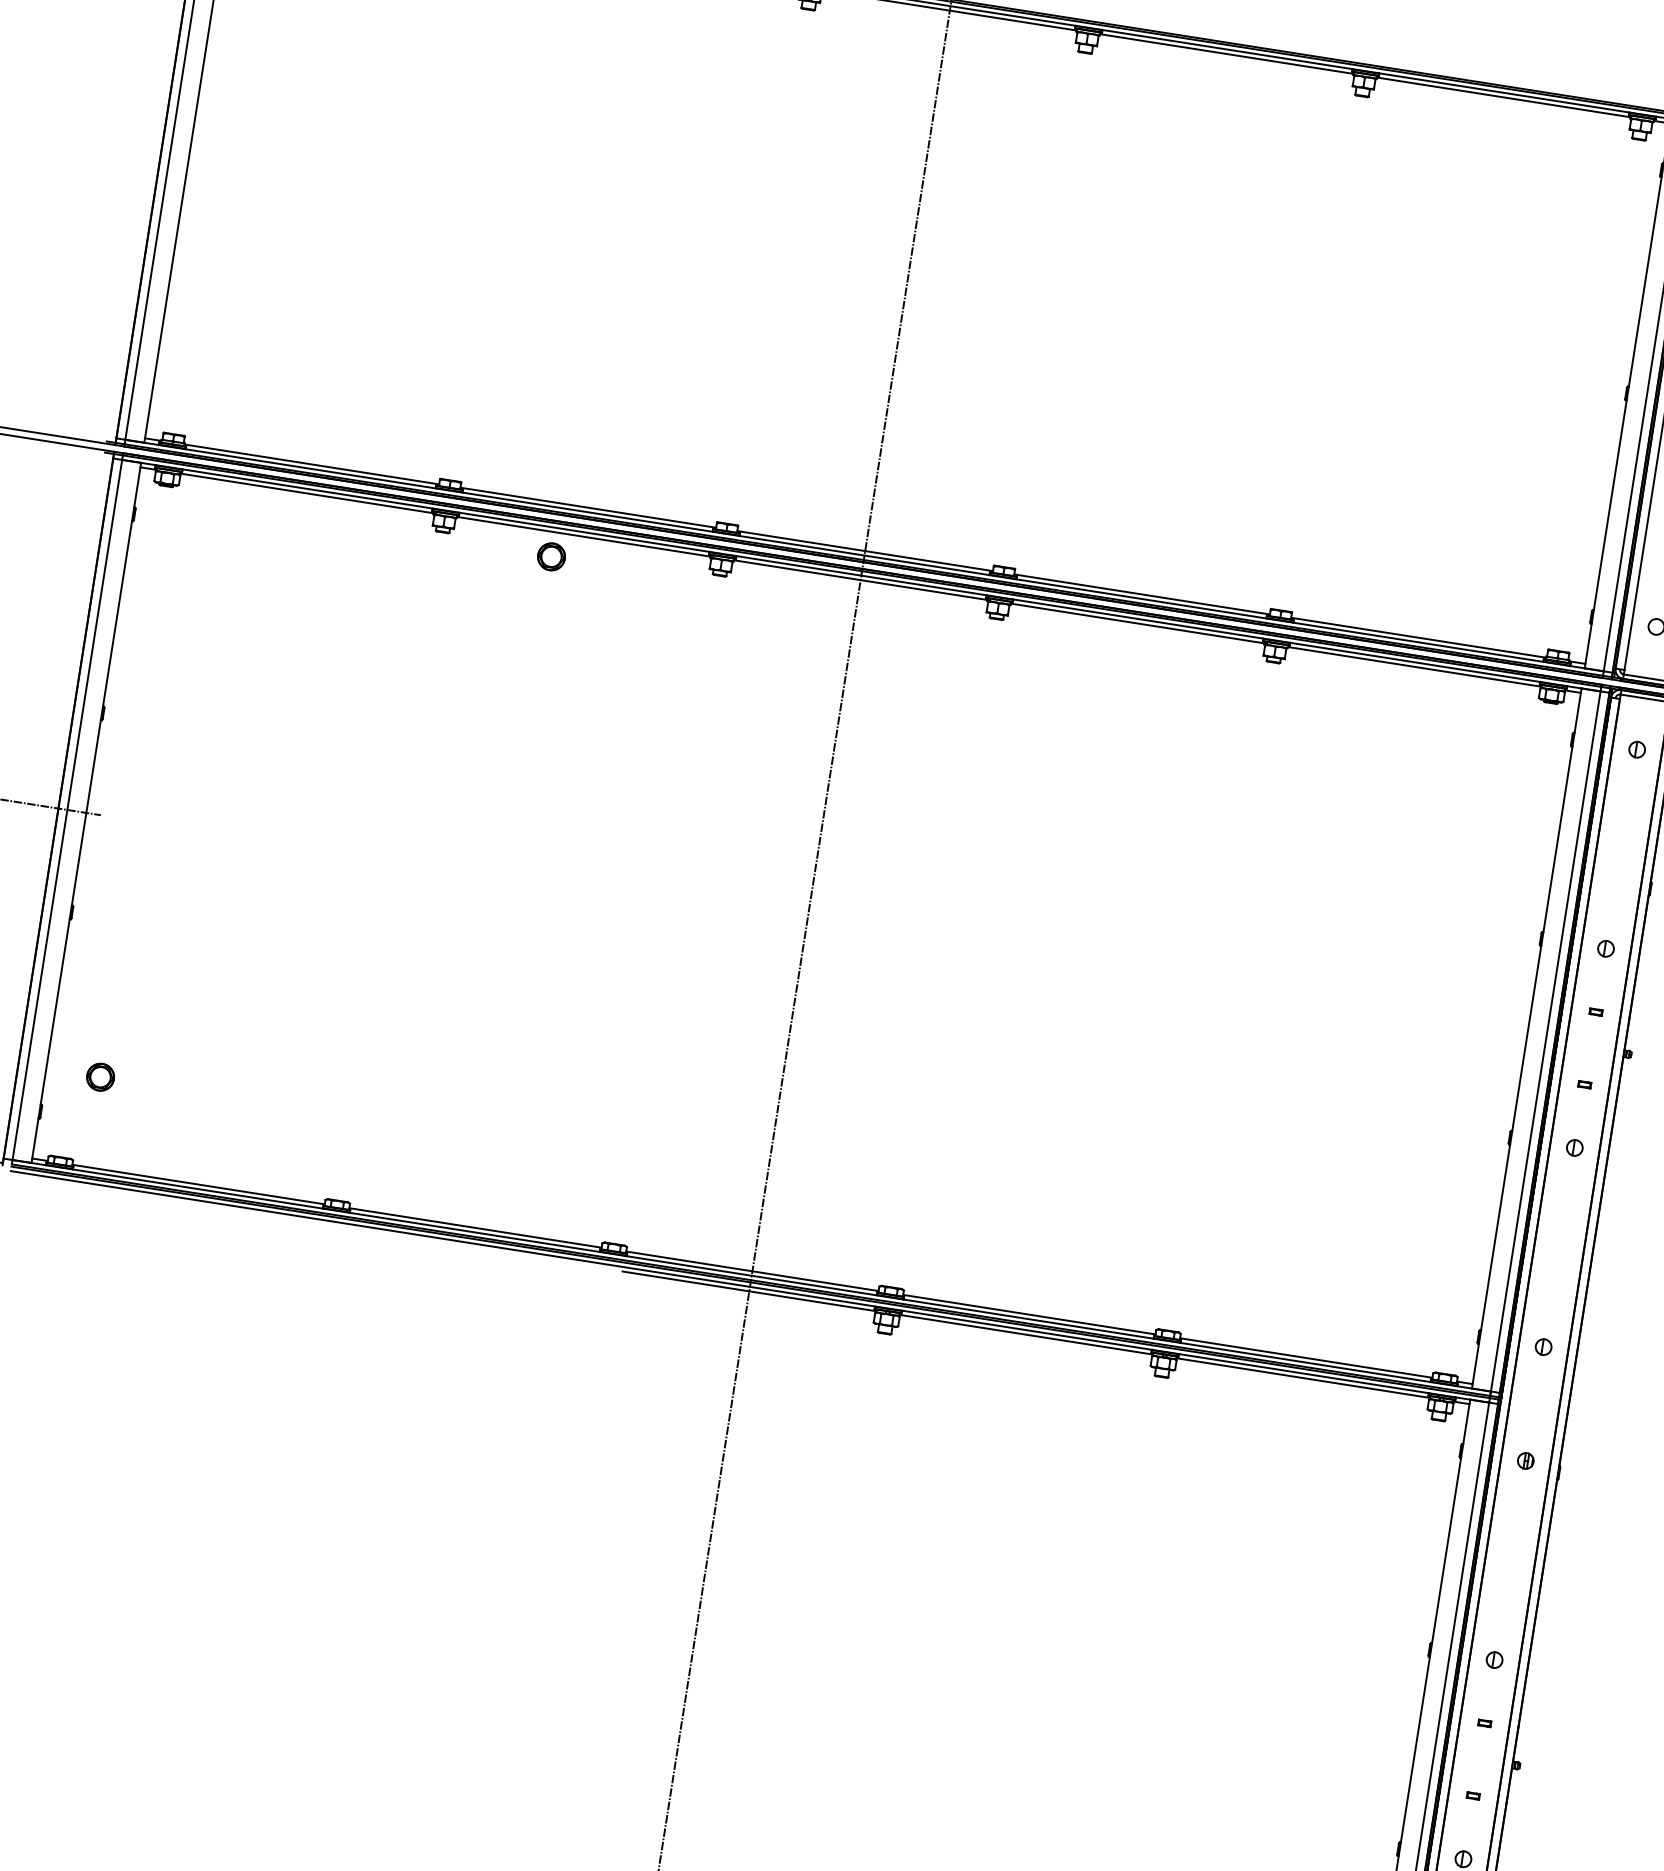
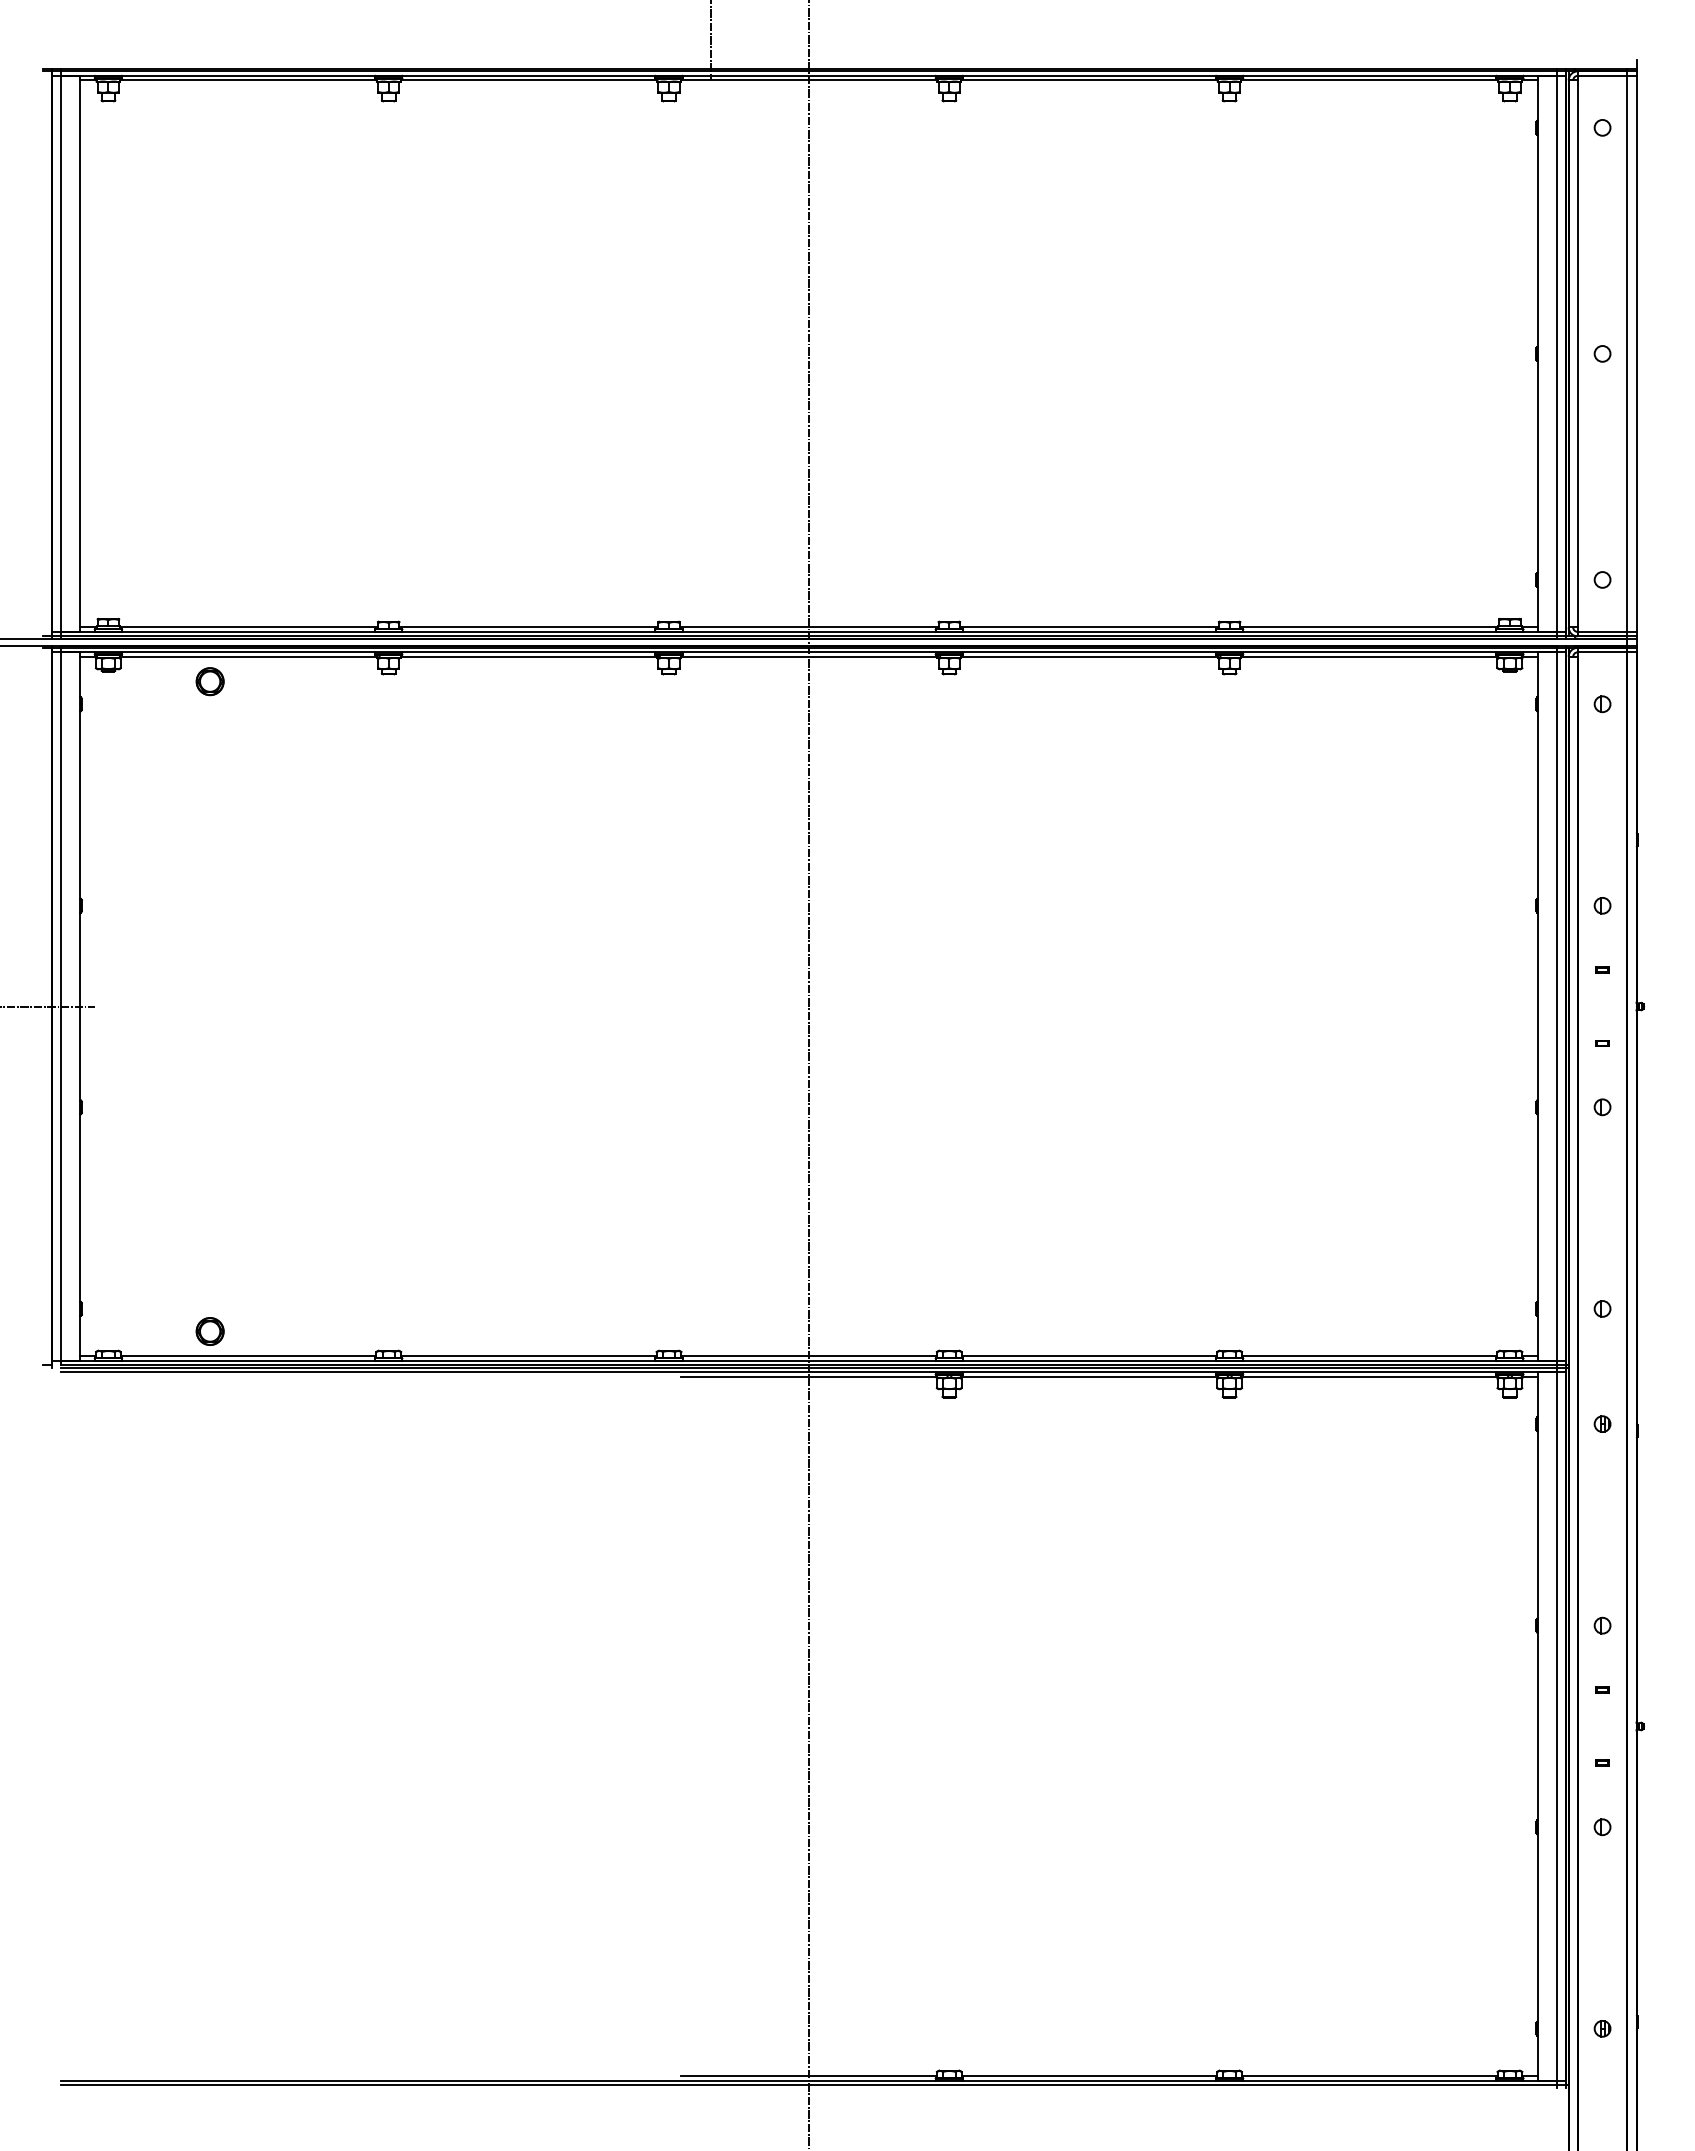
part: (550, 556) -> (209, 681), moved
part: (99, 1077) -> (209, 1331), moved

